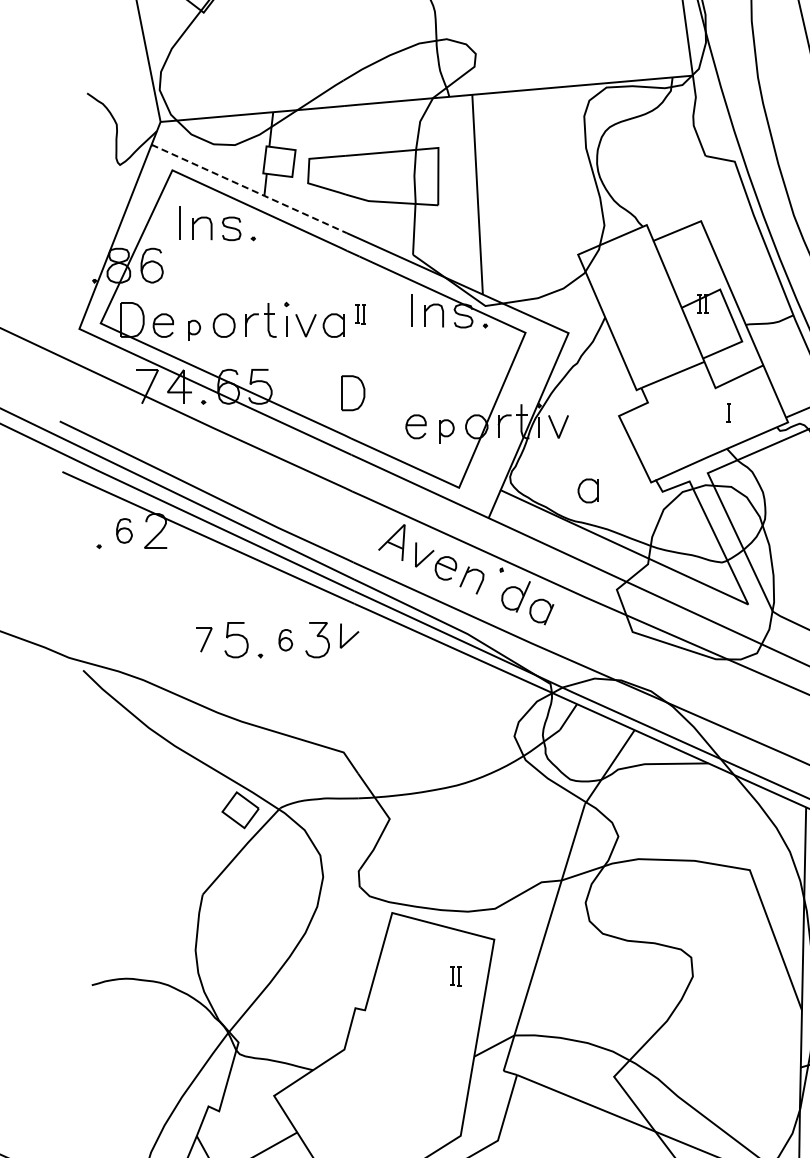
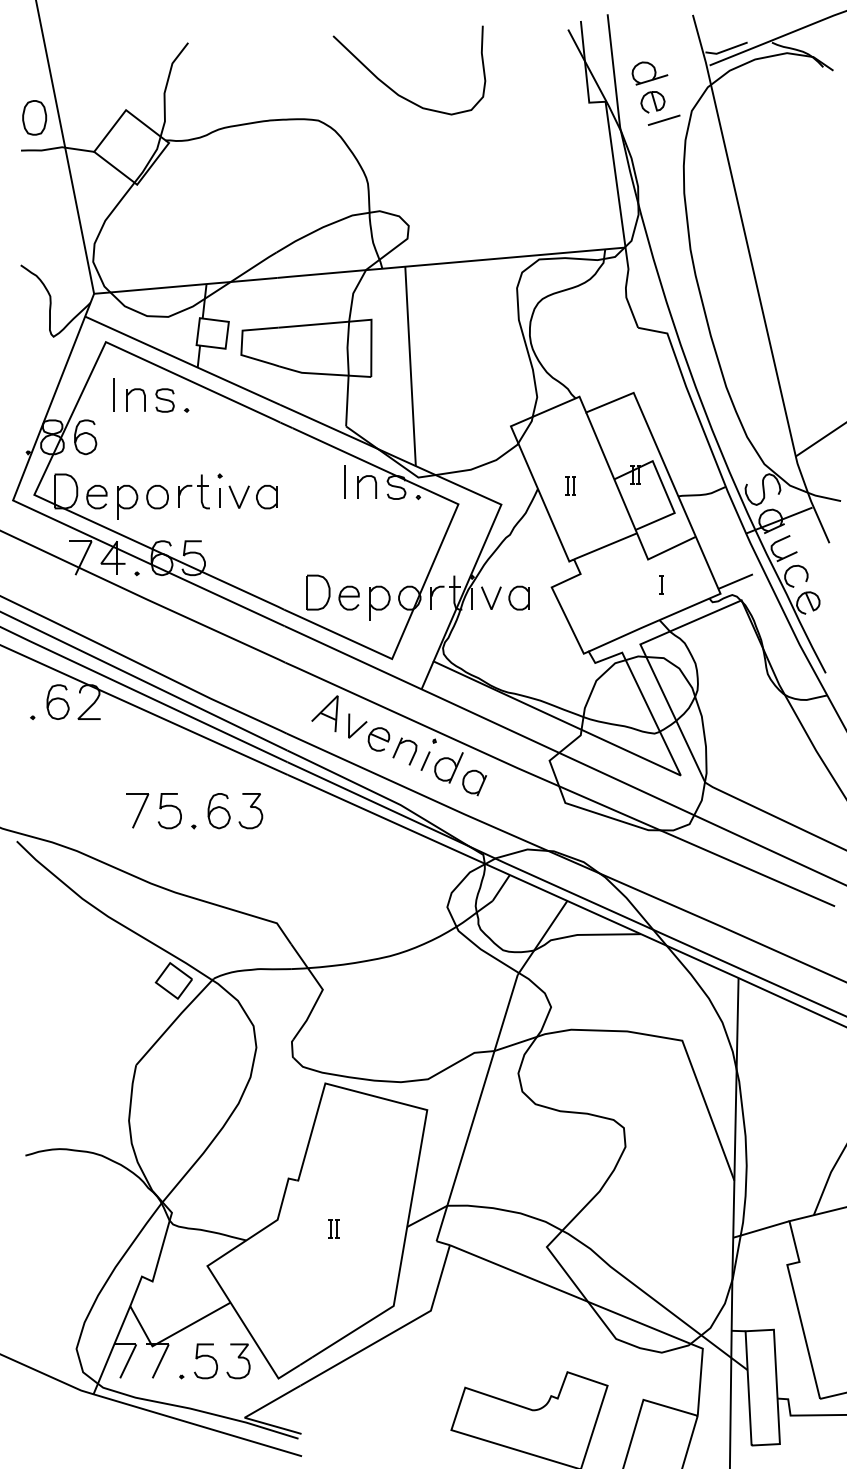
line: (250, 189) -> (183, 361), dashed -> solid
part: (360, 313) -> (570, 485), moved
part: (194, 330) -> (127, 501), size x1.67
part: (353, 393) -> (318, 592), moved
part: (446, 431) -> (379, 602), size x1.43
part: (587, 490) -> (518, 597), moved
part: (123, 530) -> (57, 701), size x1.43
line: (492, 589) -> (425, 760), added
line: (351, 637) -> (284, 808), removed
part: (204, 639) -> (137, 810), size x1.43
part: (285, 640) -> (218, 811), size x1.67
part: (455, 976) -> (333, 1228), moved

